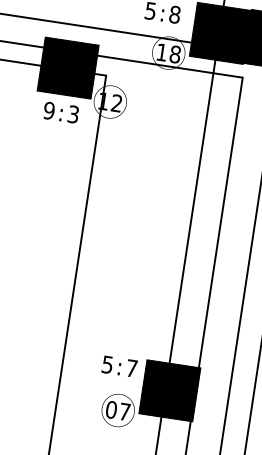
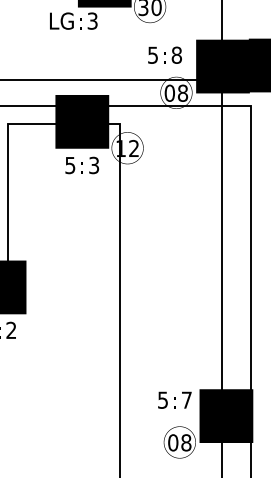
text: (161, 51) -> (169, 92), 18 -> 08
text: (49, 109) -> (70, 164), 9 -> 5
text: (125, 411) -> (186, 442), 07 -> 08

